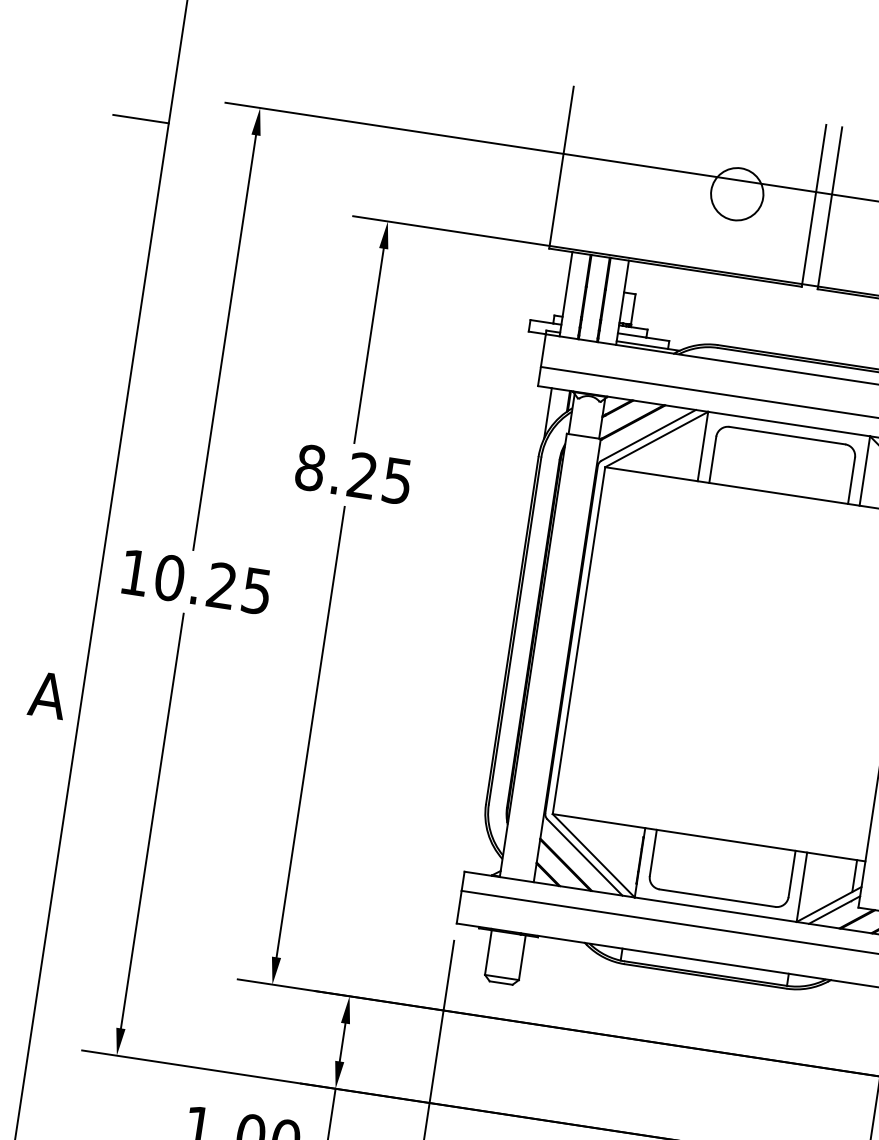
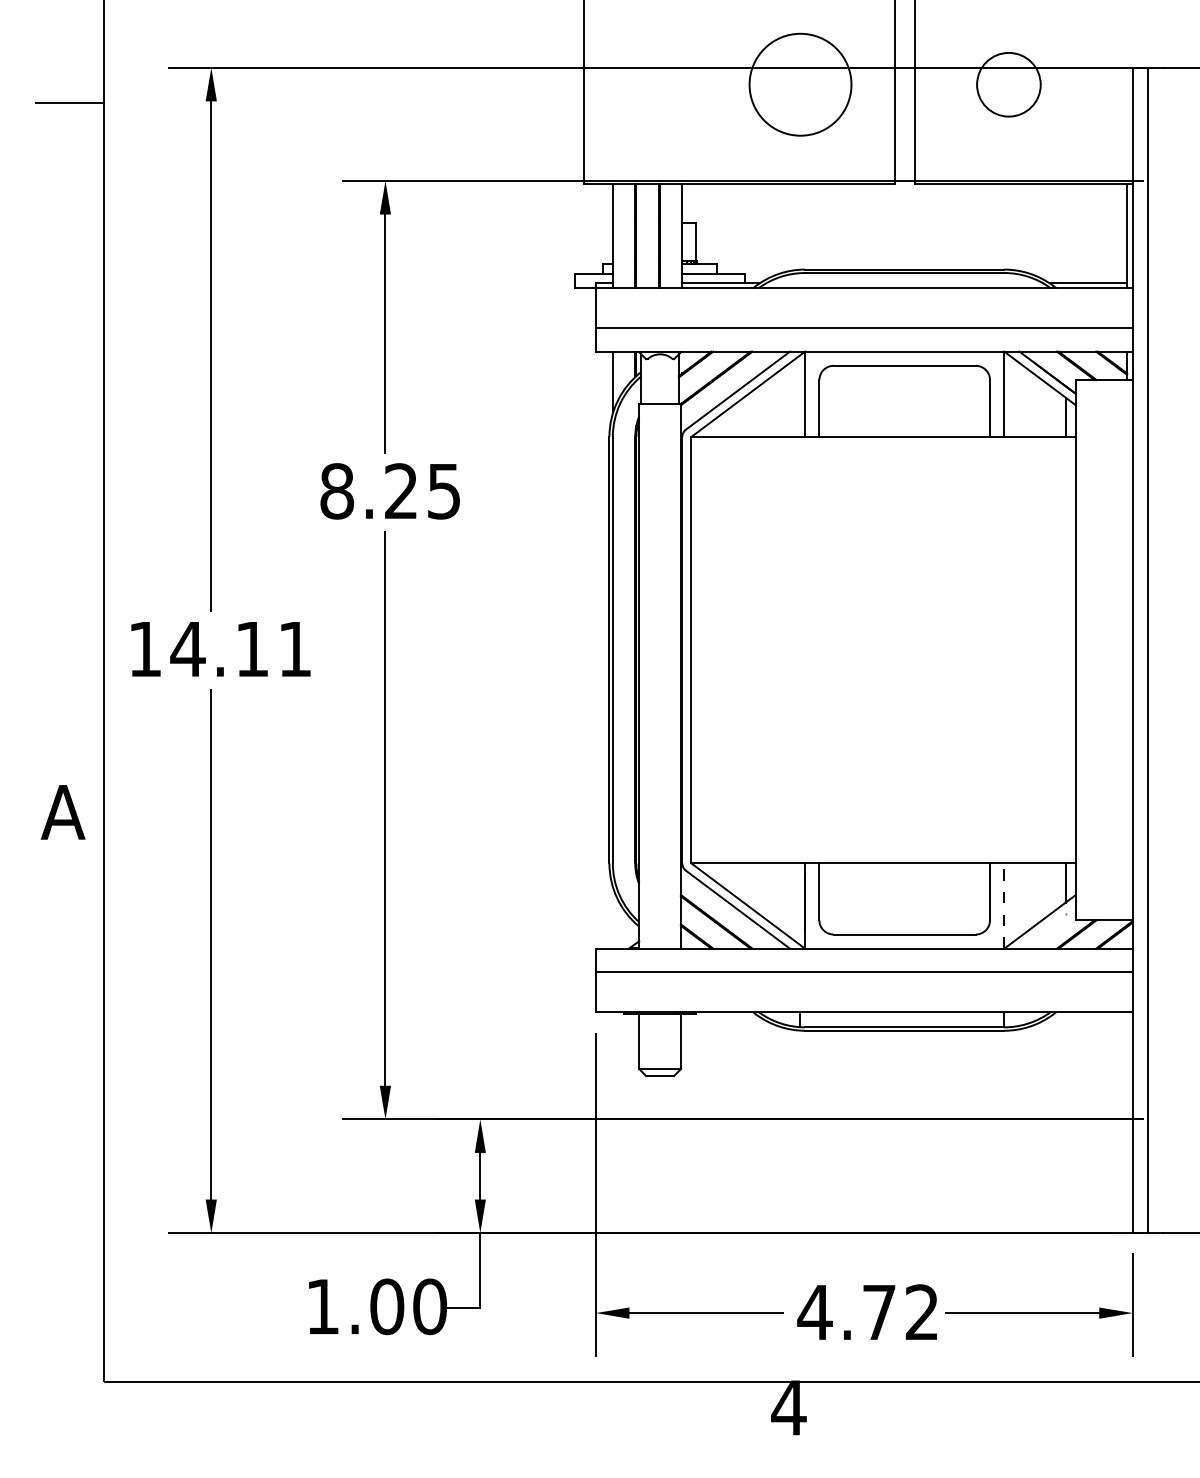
circle: (737, 194) -> (800, 84), size x1.6
text: (212, 584) -> (240, 649), 10.25 -> 14.11
line: (802, 887) -> (1004, 906), solid -> dashed
line: (834, 909) -> (1047, 927), removed

